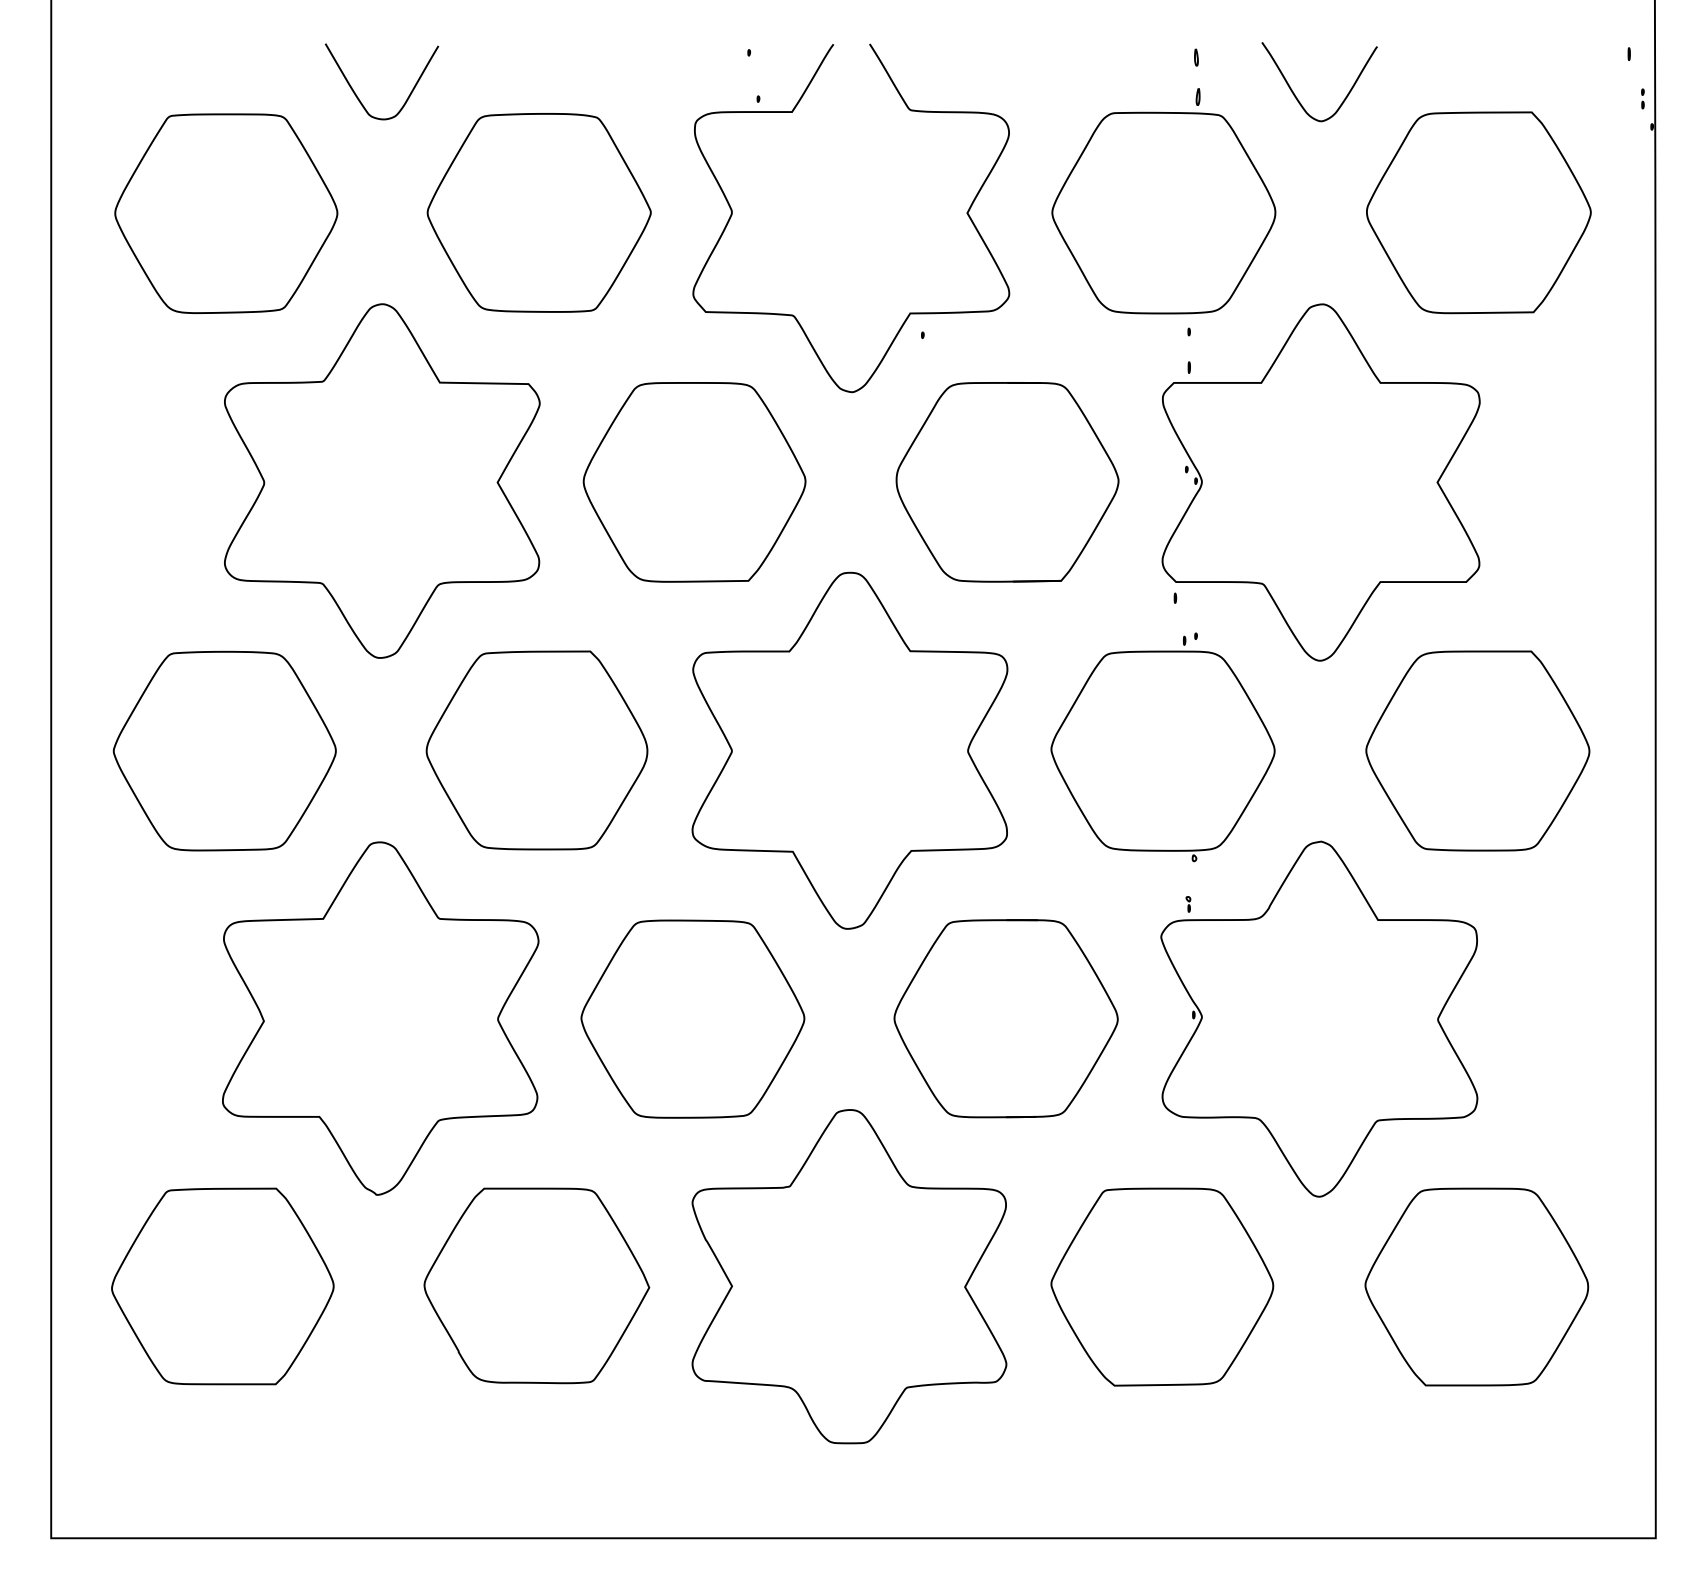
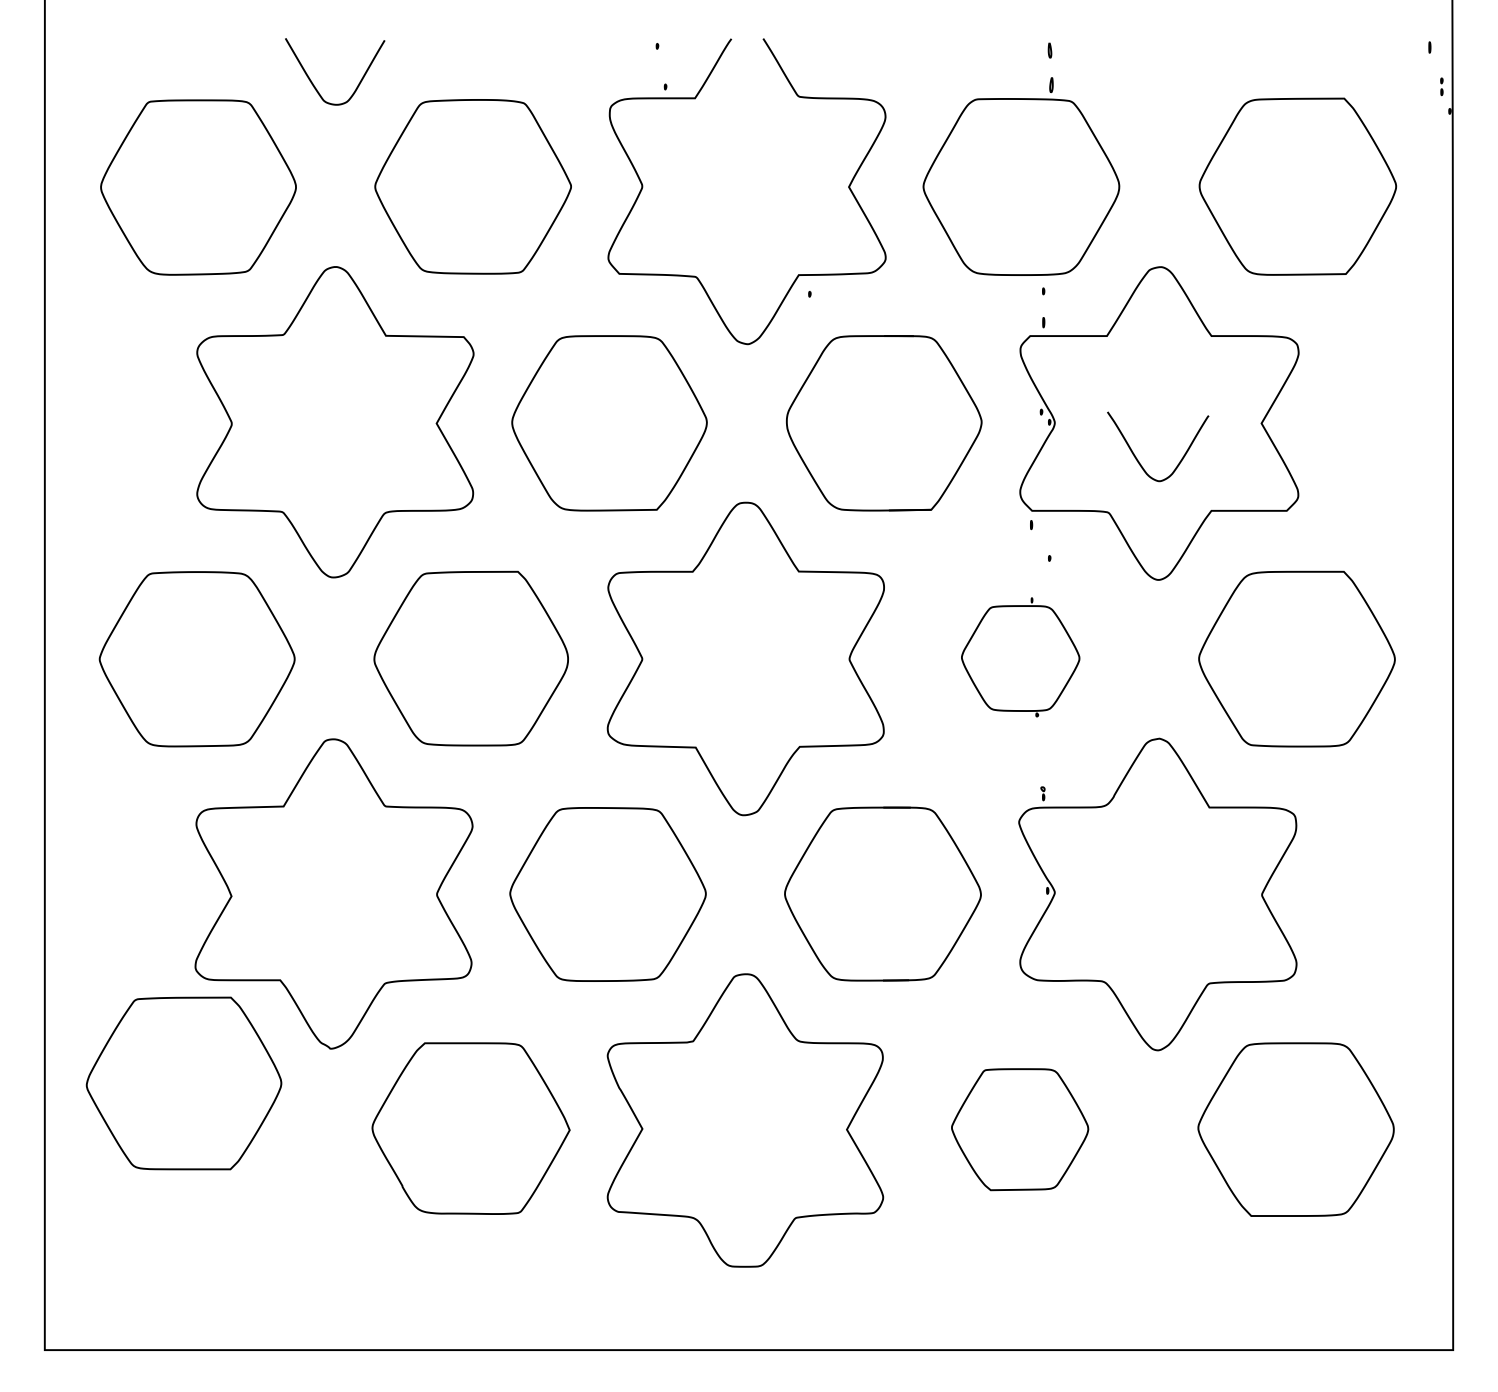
curve: (1297, 97) -> (1138, 460), moved
part: (1162, 748) -> (1020, 656), size x0.6
part: (222, 1286) -> (183, 1083), moved
part: (1162, 1286) -> (1020, 1129), size x0.7

